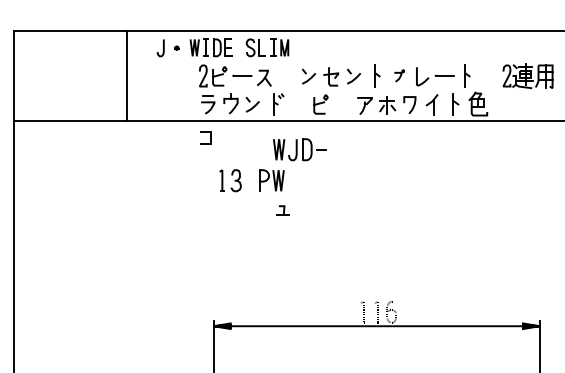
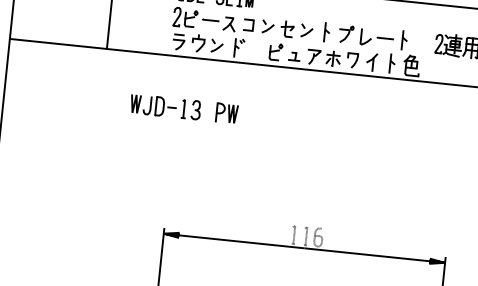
part: (399, 75) -> (346, 34), size x1.67
line: (205, 132) -> (249, 20), moved
part: (299, 149) -> (153, 105), moved
part: (282, 210) -> (294, 56), moved

